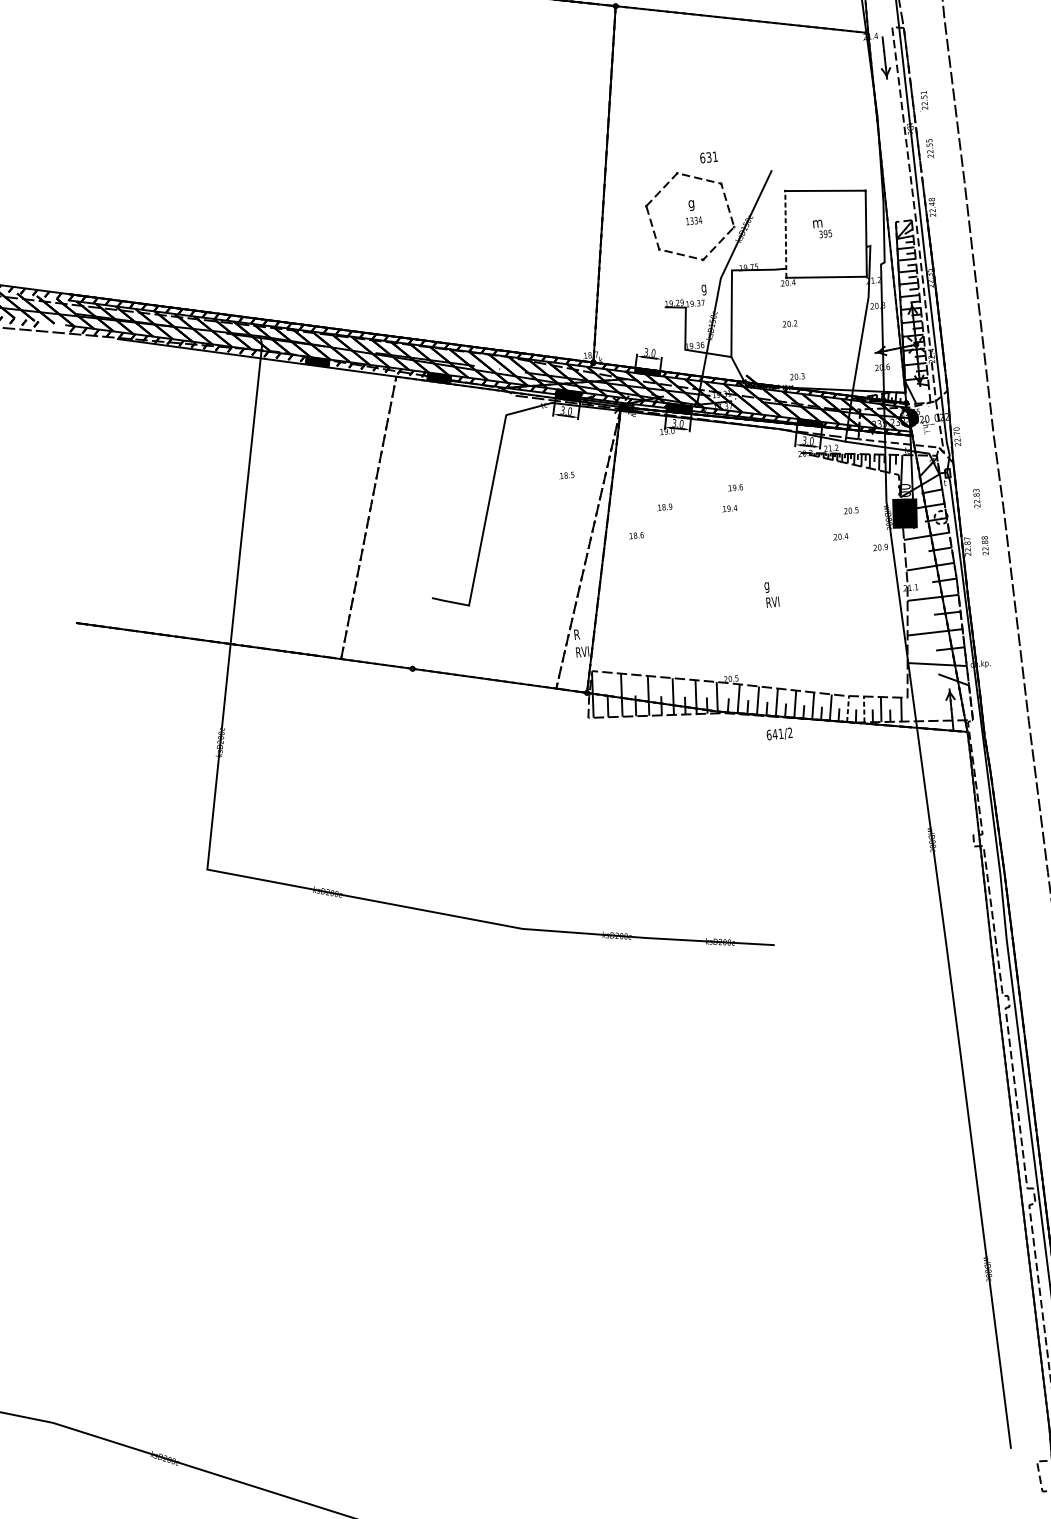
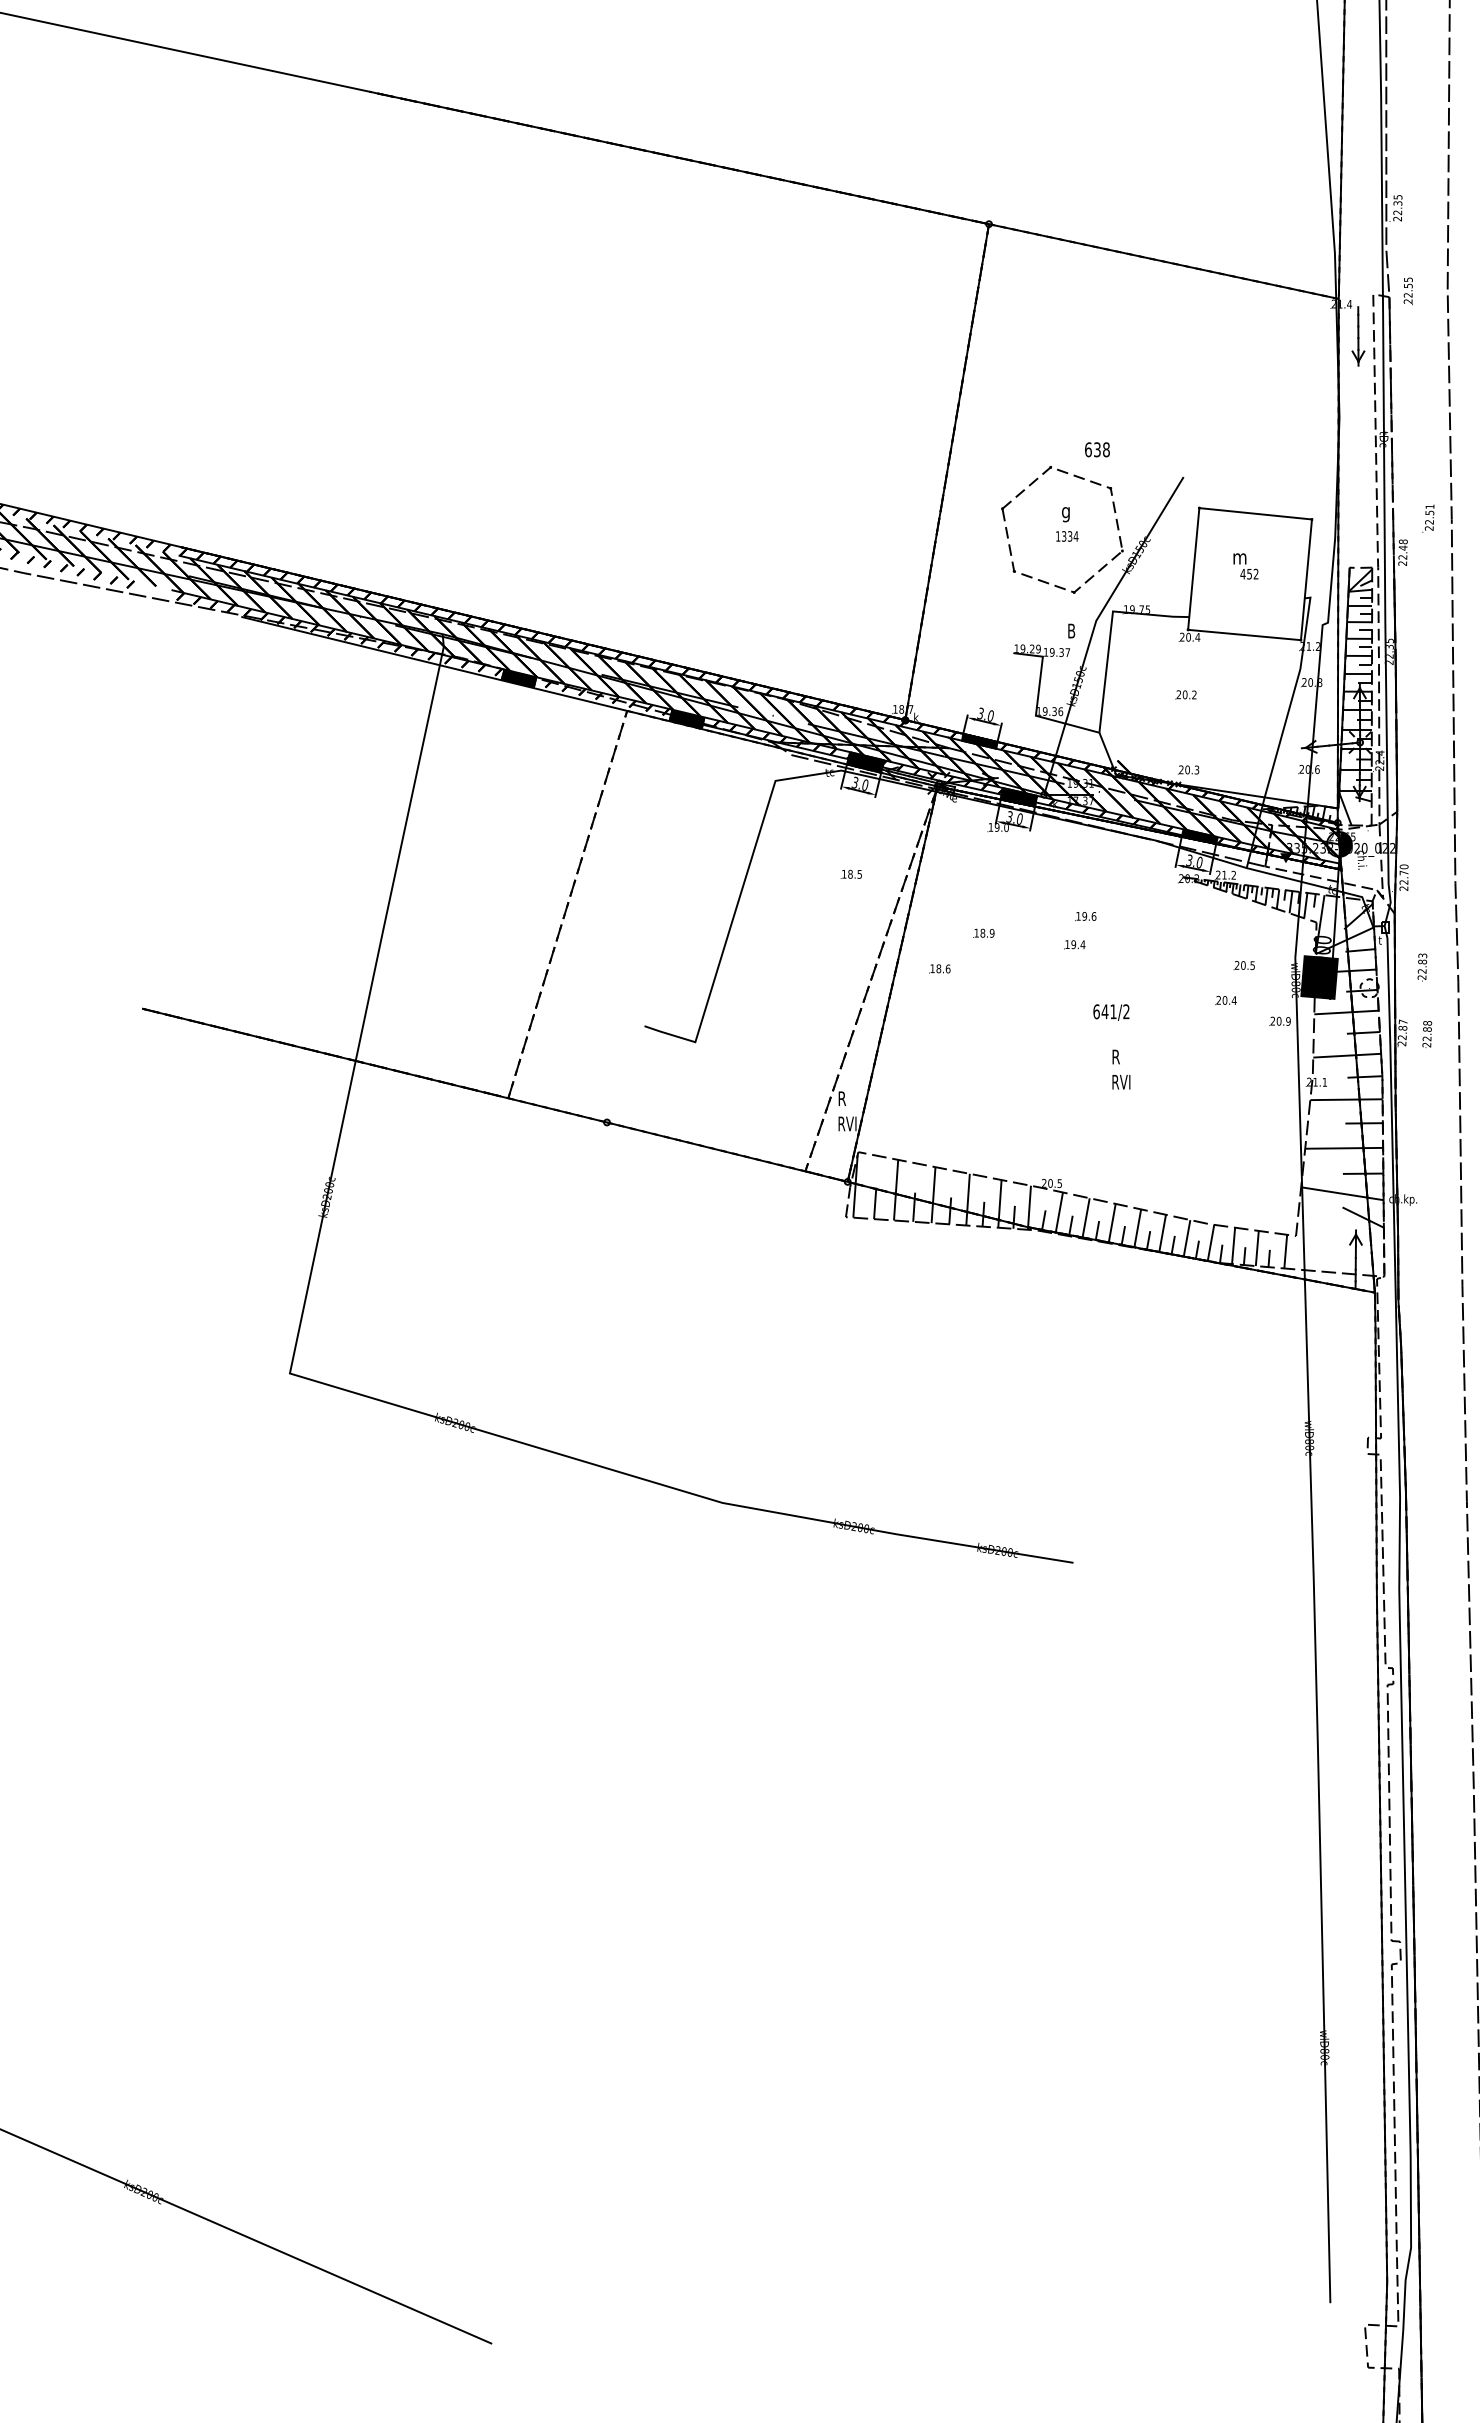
text: (923, 101) -> (1428, 518), moved
text: (929, 149) -> (1407, 291), moved
text: (715, 156) -> (1106, 449), 631 -> 638
text: (825, 233) -> (1249, 573), 395 -> 452
line: (785, 234) -> (1193, 568), dashed -> solid
text: (704, 288) -> (1071, 632), g -> B
text: (766, 585) -> (1115, 1058), g -> R
line: (848, 708) -> (1211, 1242), dashed -> solid
line: (864, 709) -> (1233, 1245), dashed -> solid
text: (779, 734) -> (1111, 1012), moved

